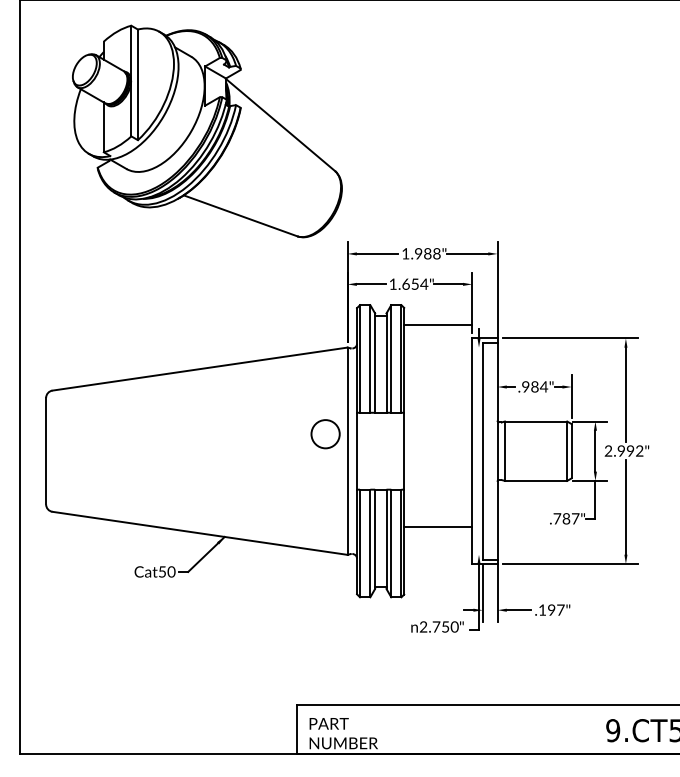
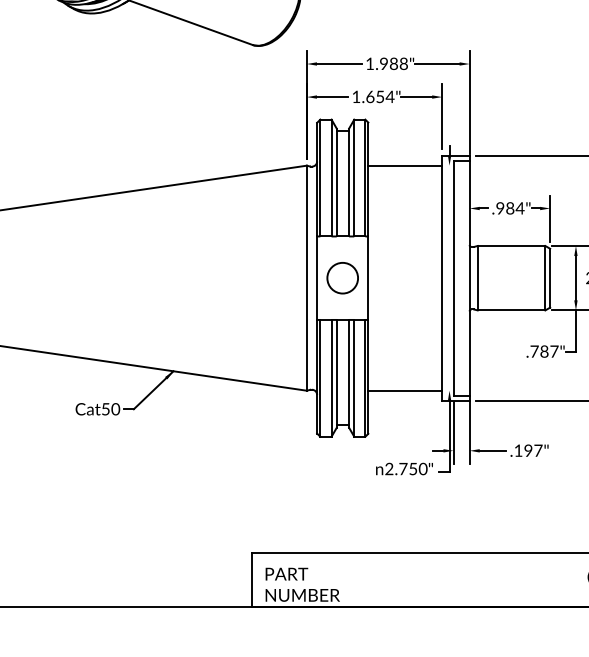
line: (438, 324) -> (405, 165), moved
circle: (325, 434) -> (342, 278), moved
line: (438, 526) -> (405, 390), moved

